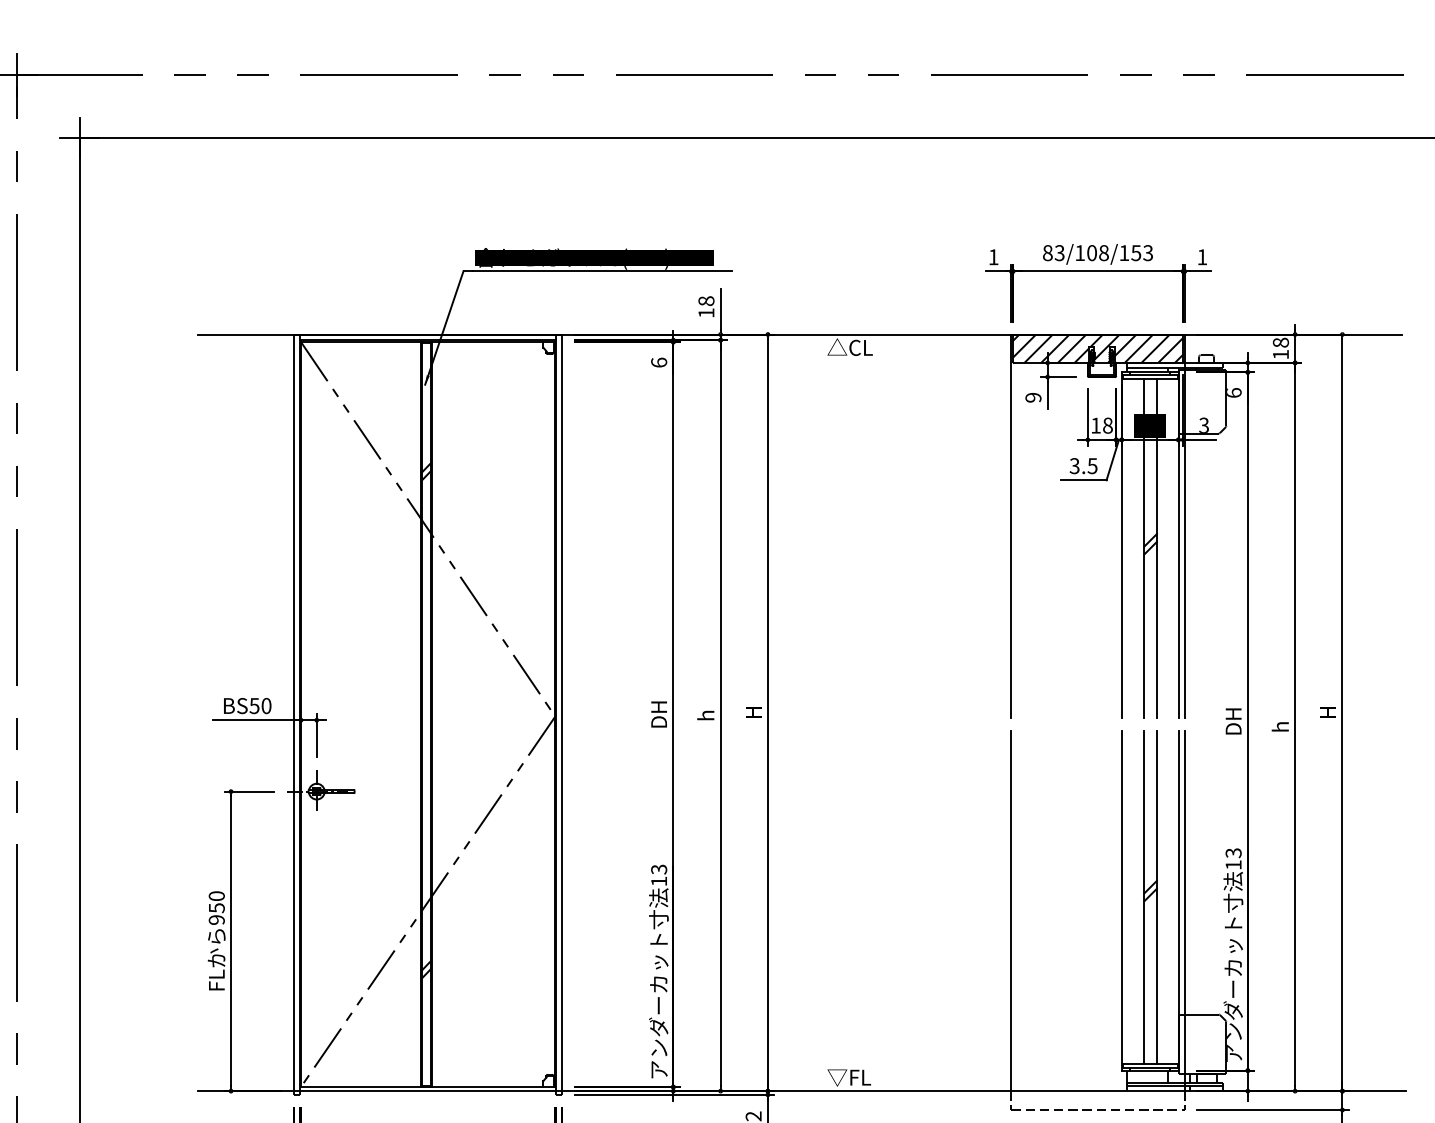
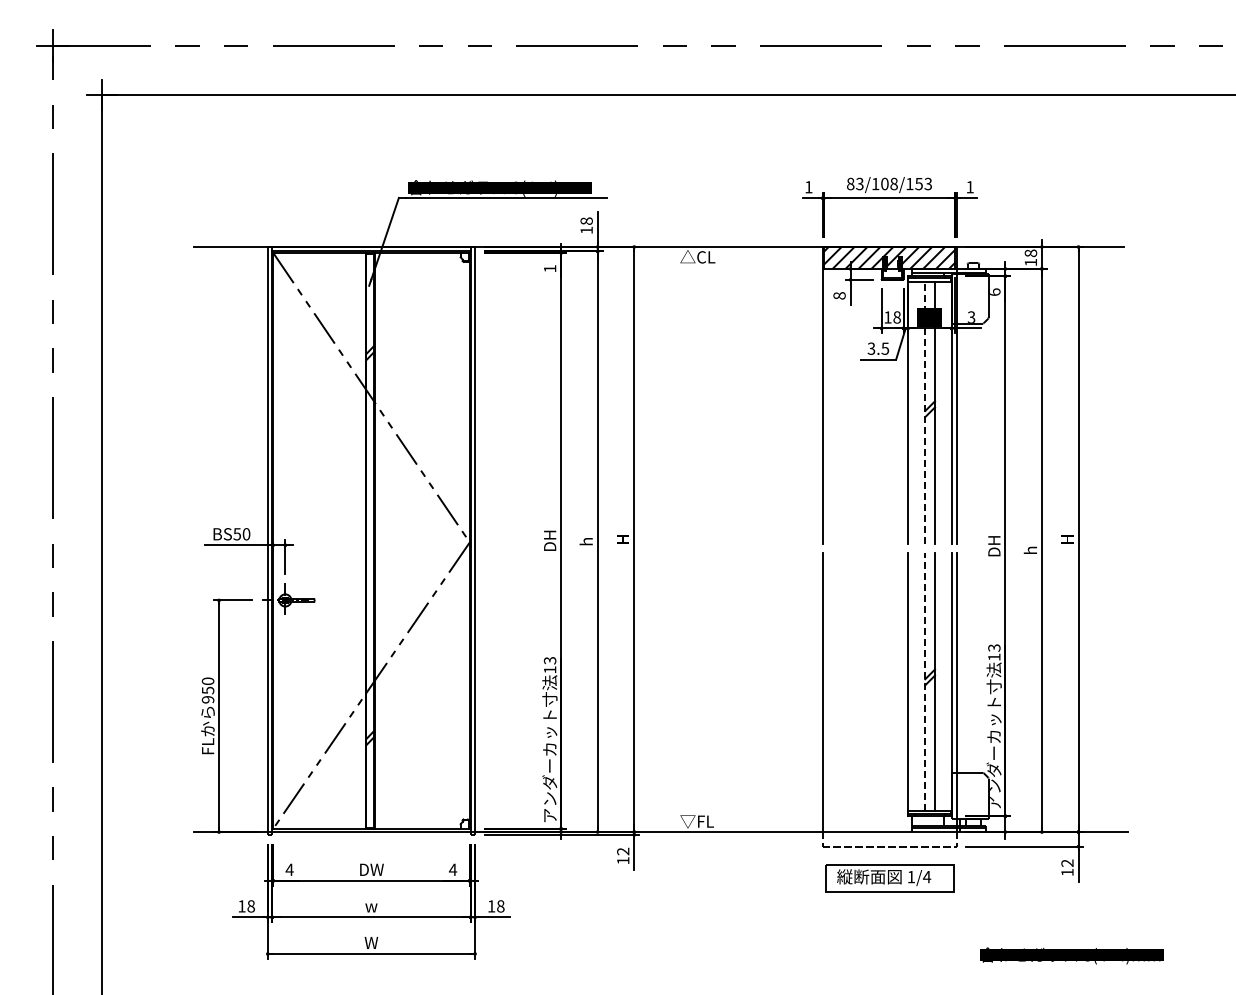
text: (658, 362) -> (549, 268), 6 -> 1
text: (1033, 397) -> (839, 295), 9 -> 8
line: (1144, 548) -> (925, 412), solid -> dashed
line: (1144, 897) -> (925, 682), solid -> dashed

